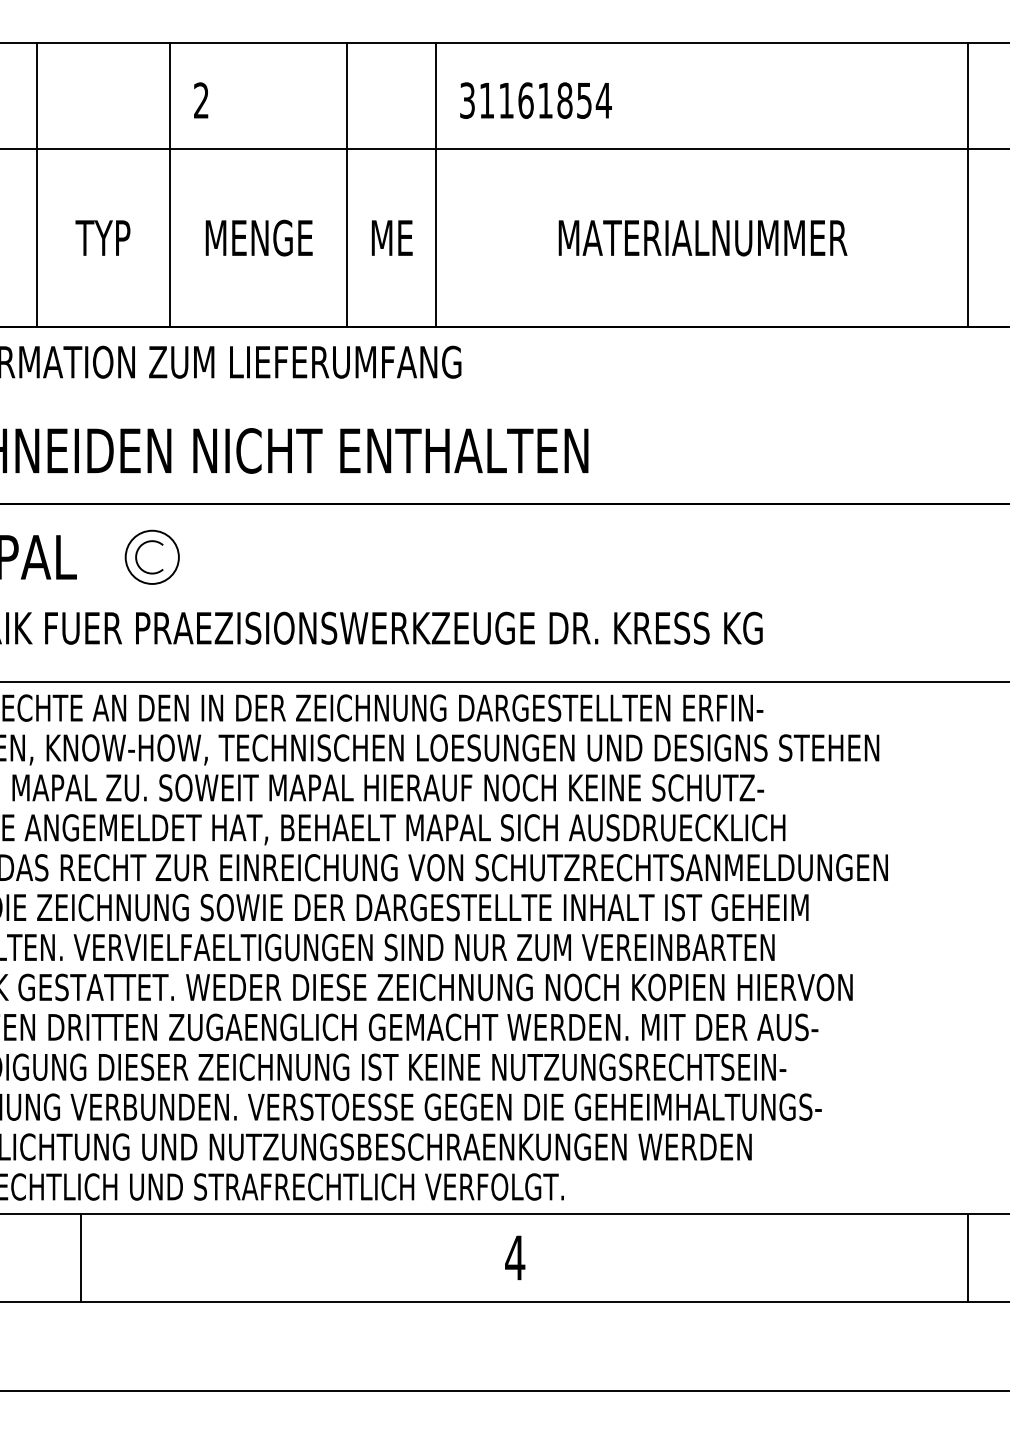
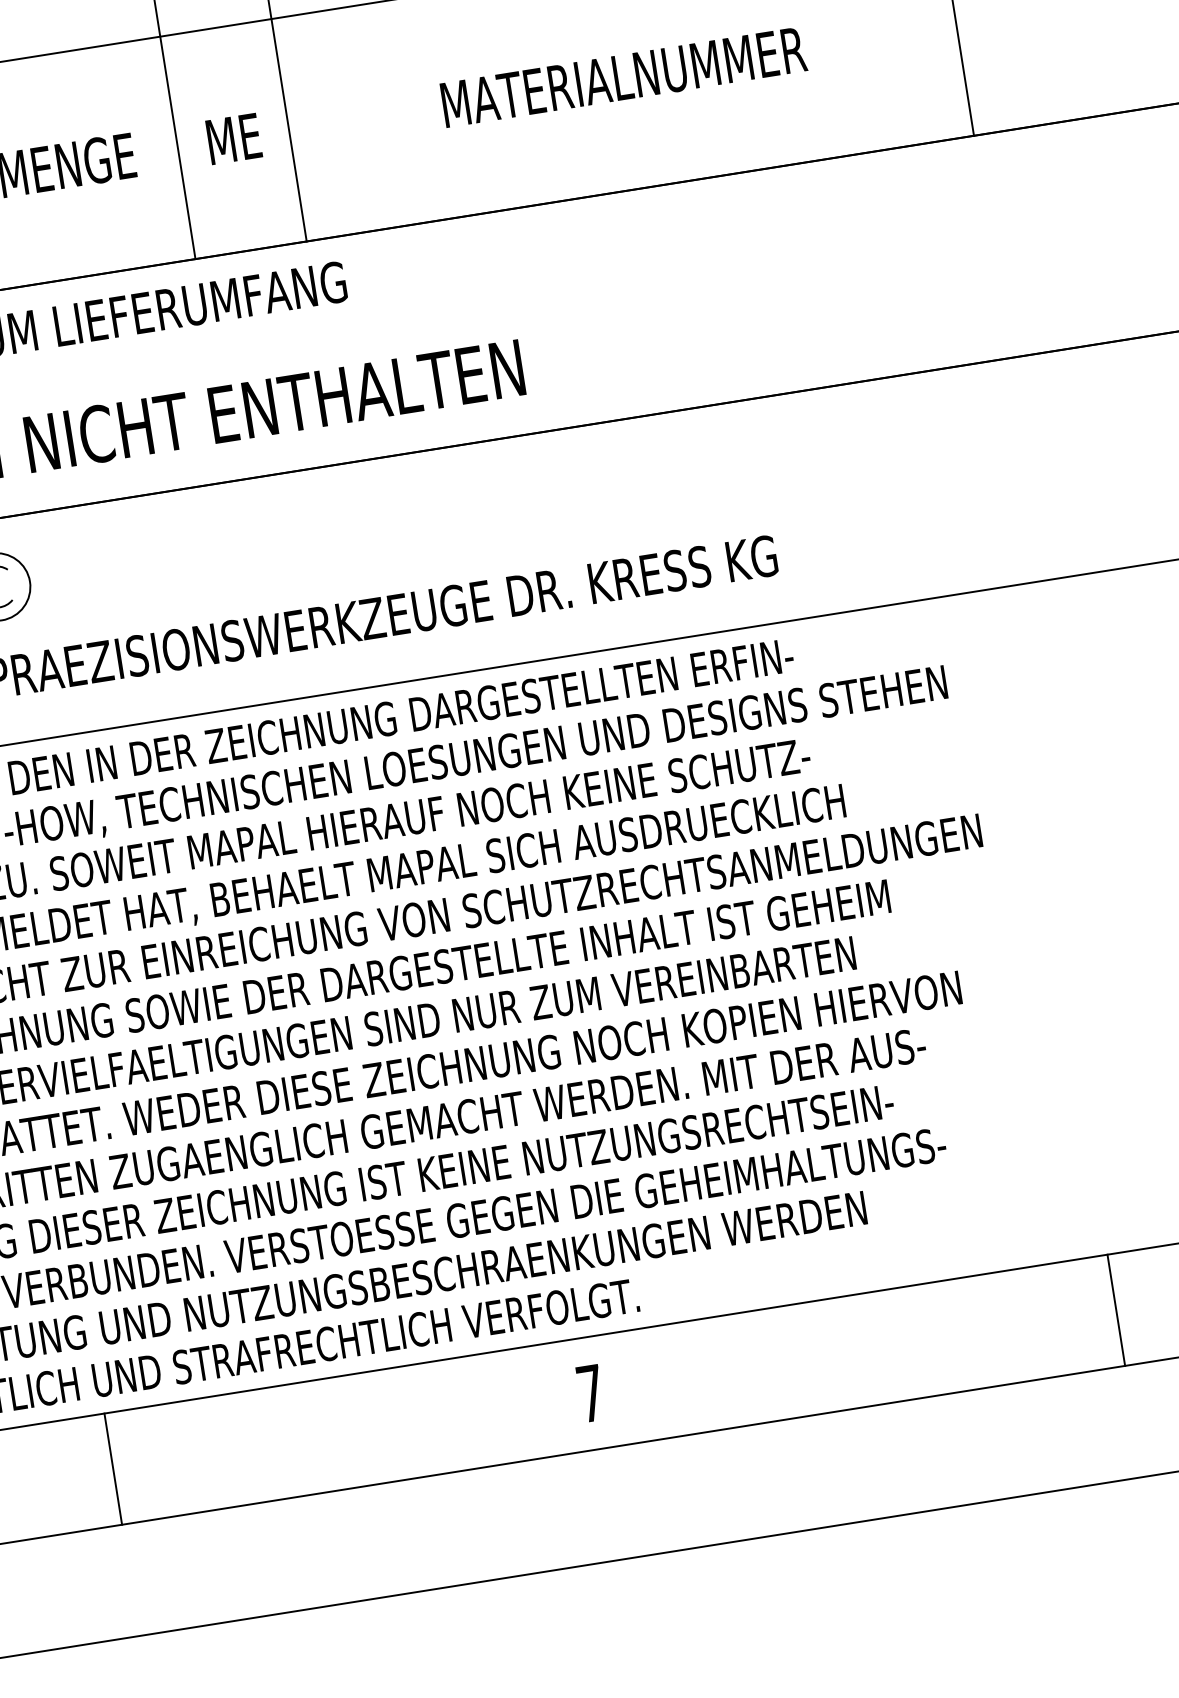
line: (81, 1257) -> (113, 1468), moved
text: (515, 1257) -> (591, 1392), 4 -> 7
line: (968, 1257) -> (1116, 1309), moved

